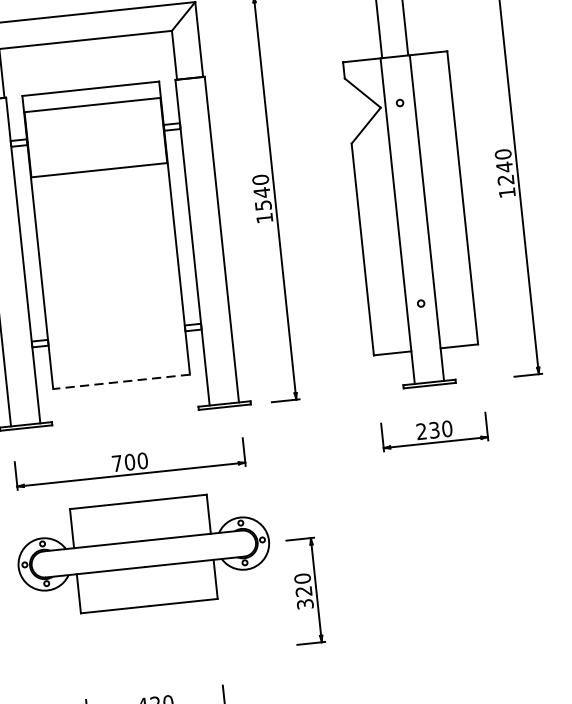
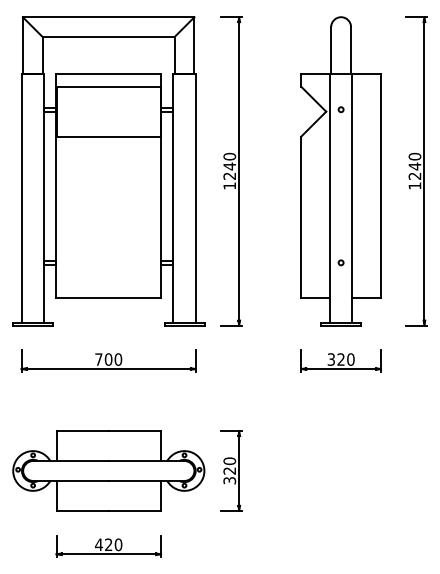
text: (262, 204) -> (229, 175), 1540 -> 1240
line: (121, 382) -> (108, 298), dashed -> solid
text: (427, 430) -> (335, 359), 230 -> 320
part: (143, 553) -> (108, 470), moved

